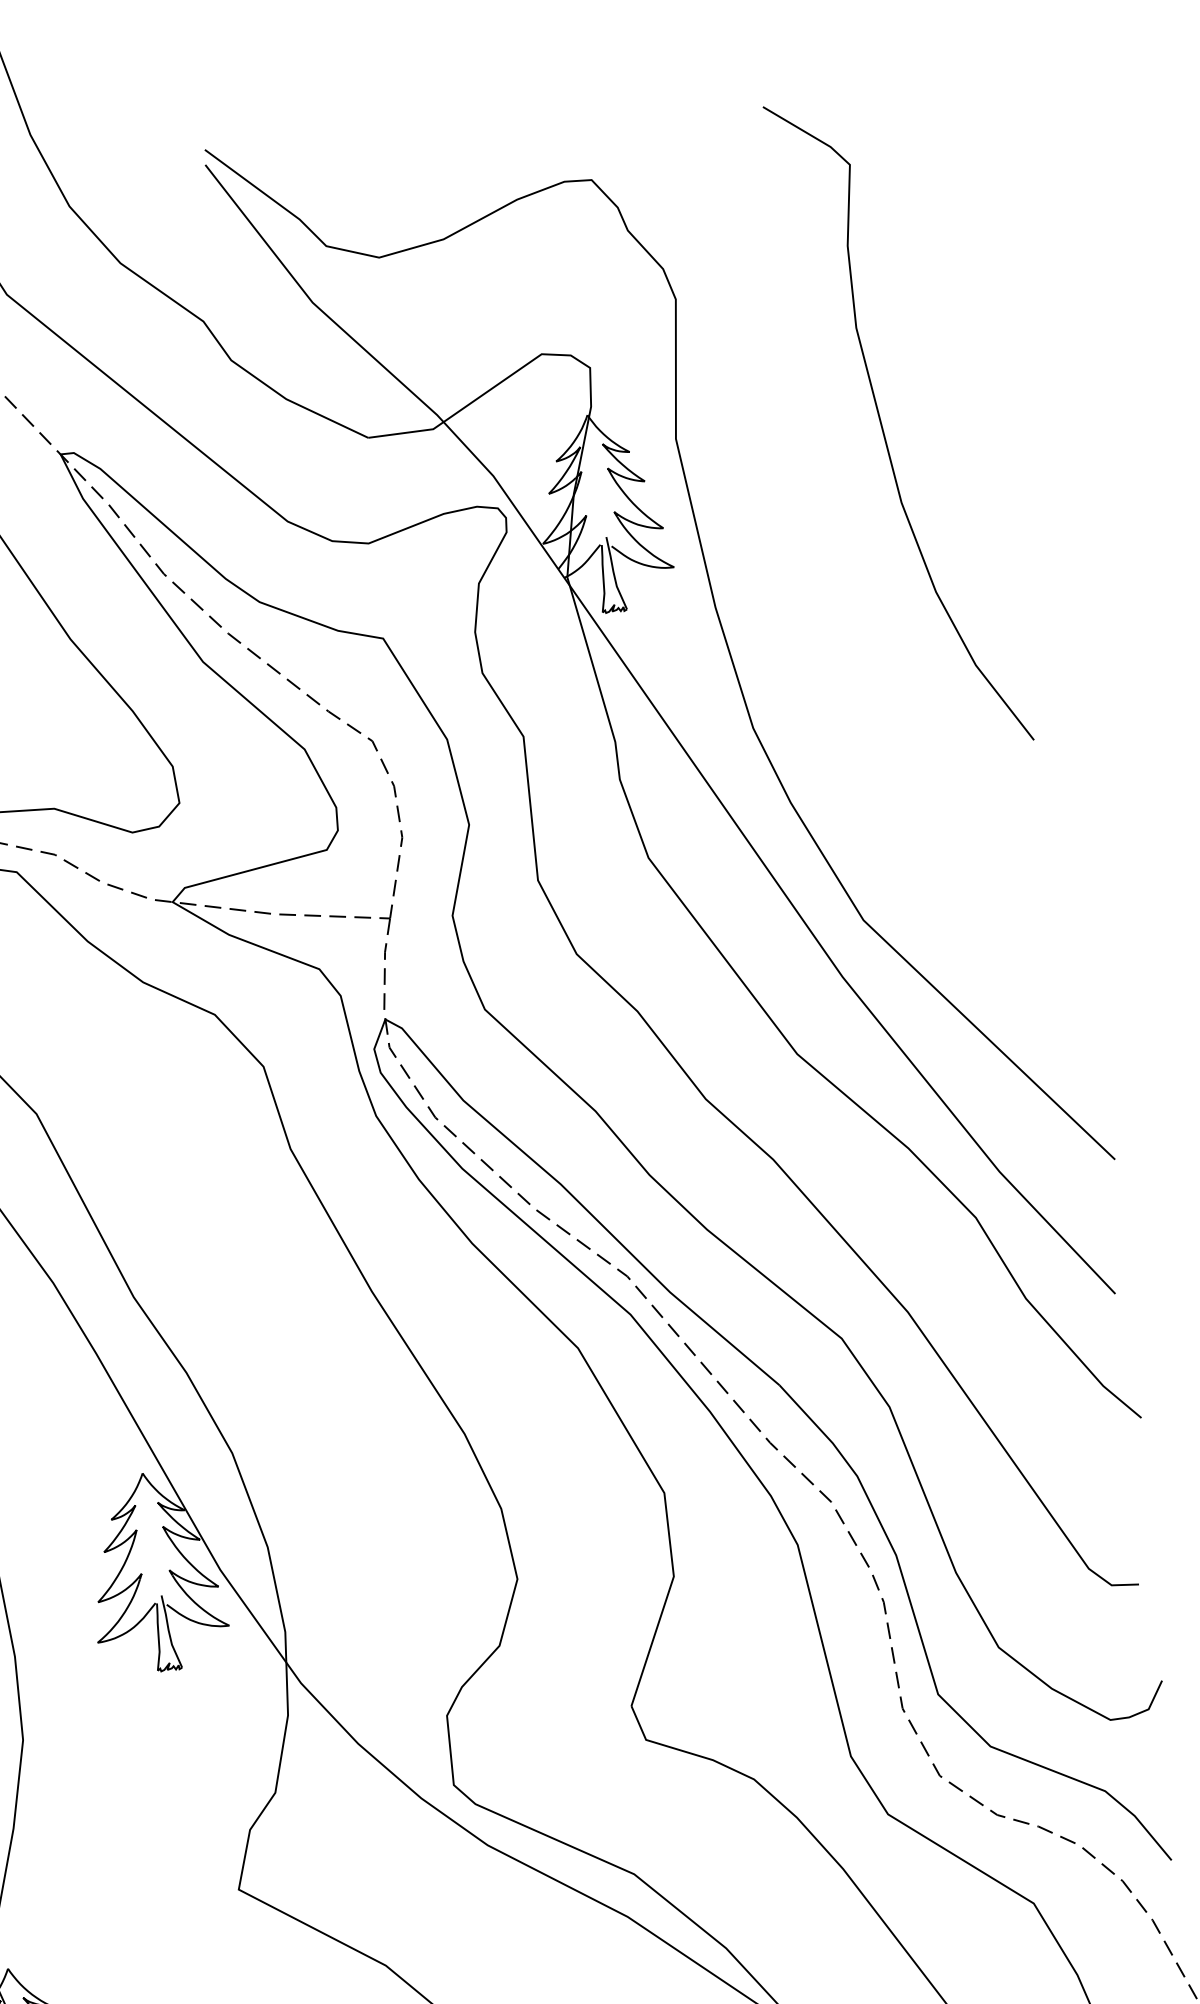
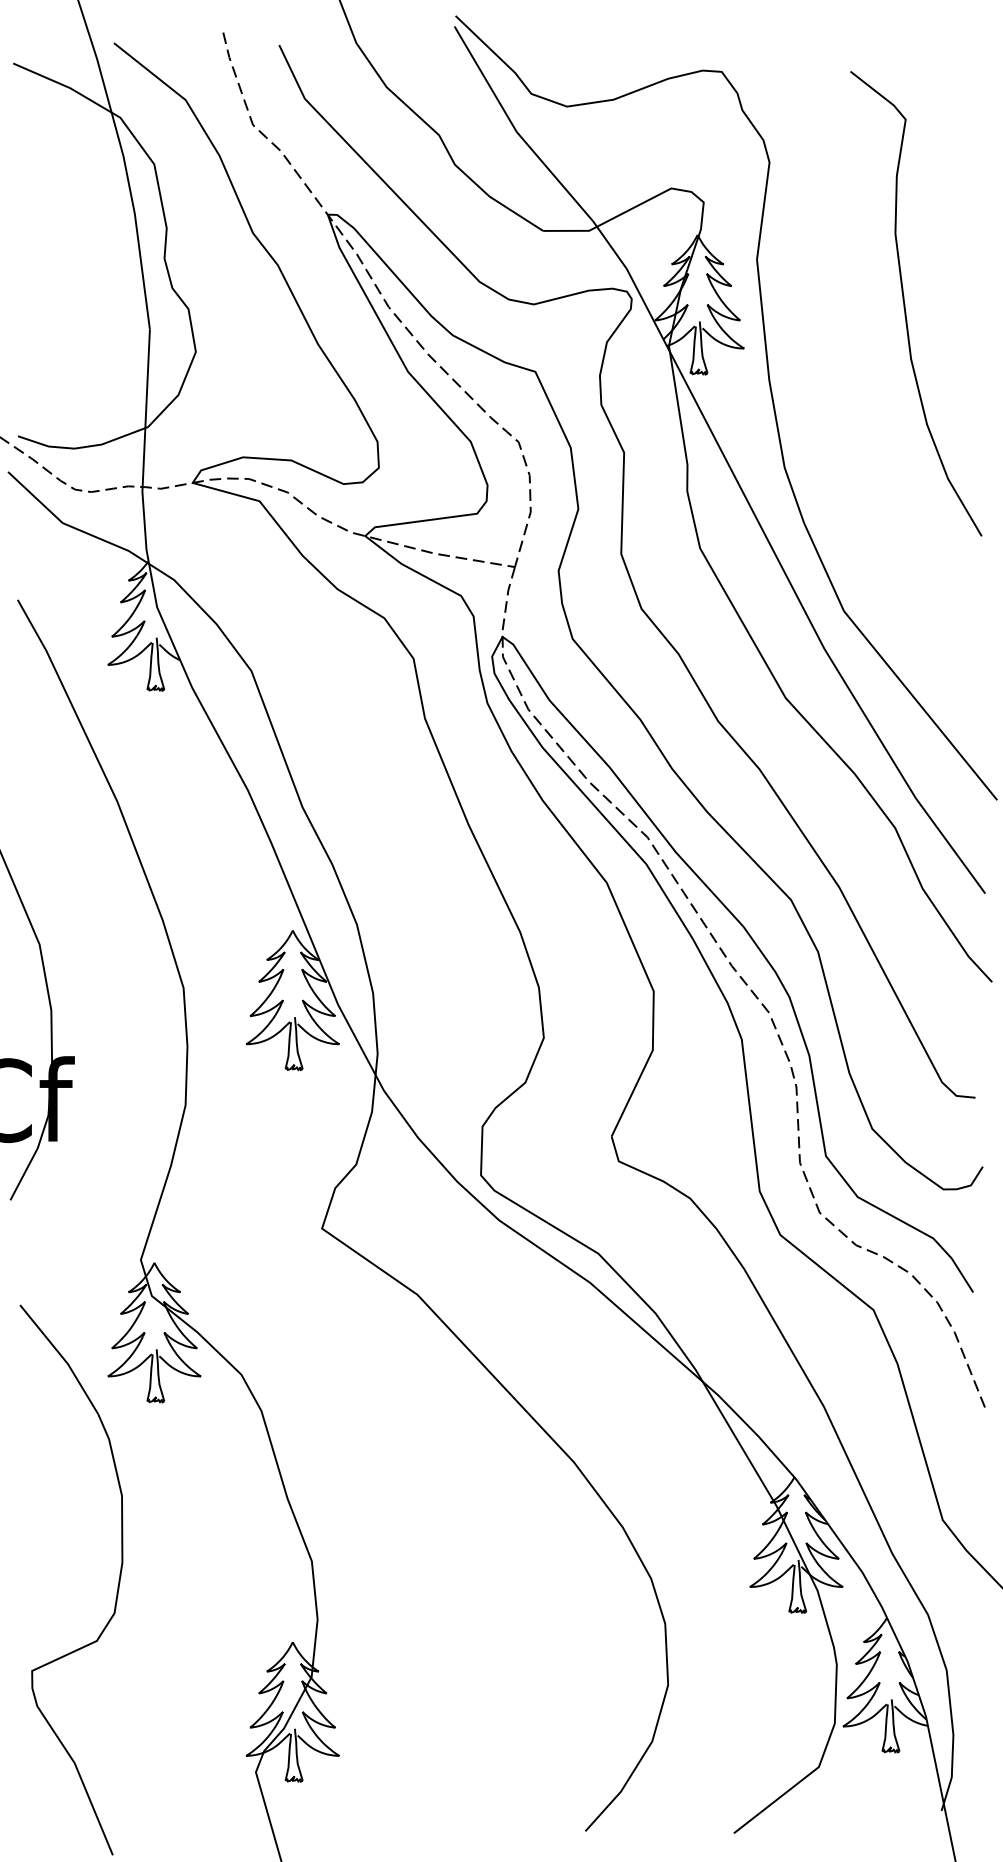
curve: (883, 424) -> (905, 303), moved

